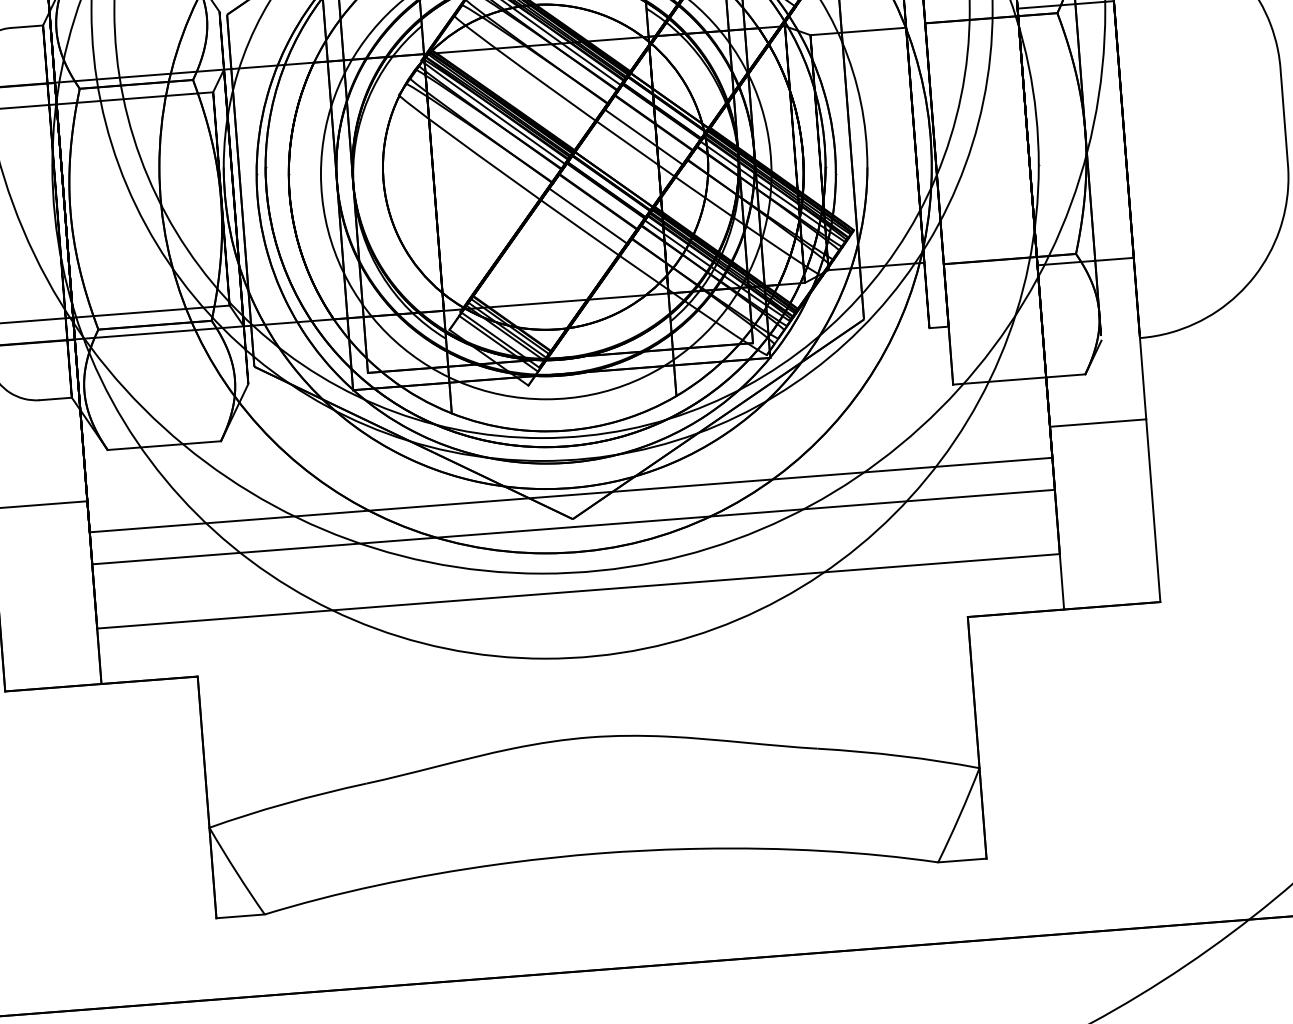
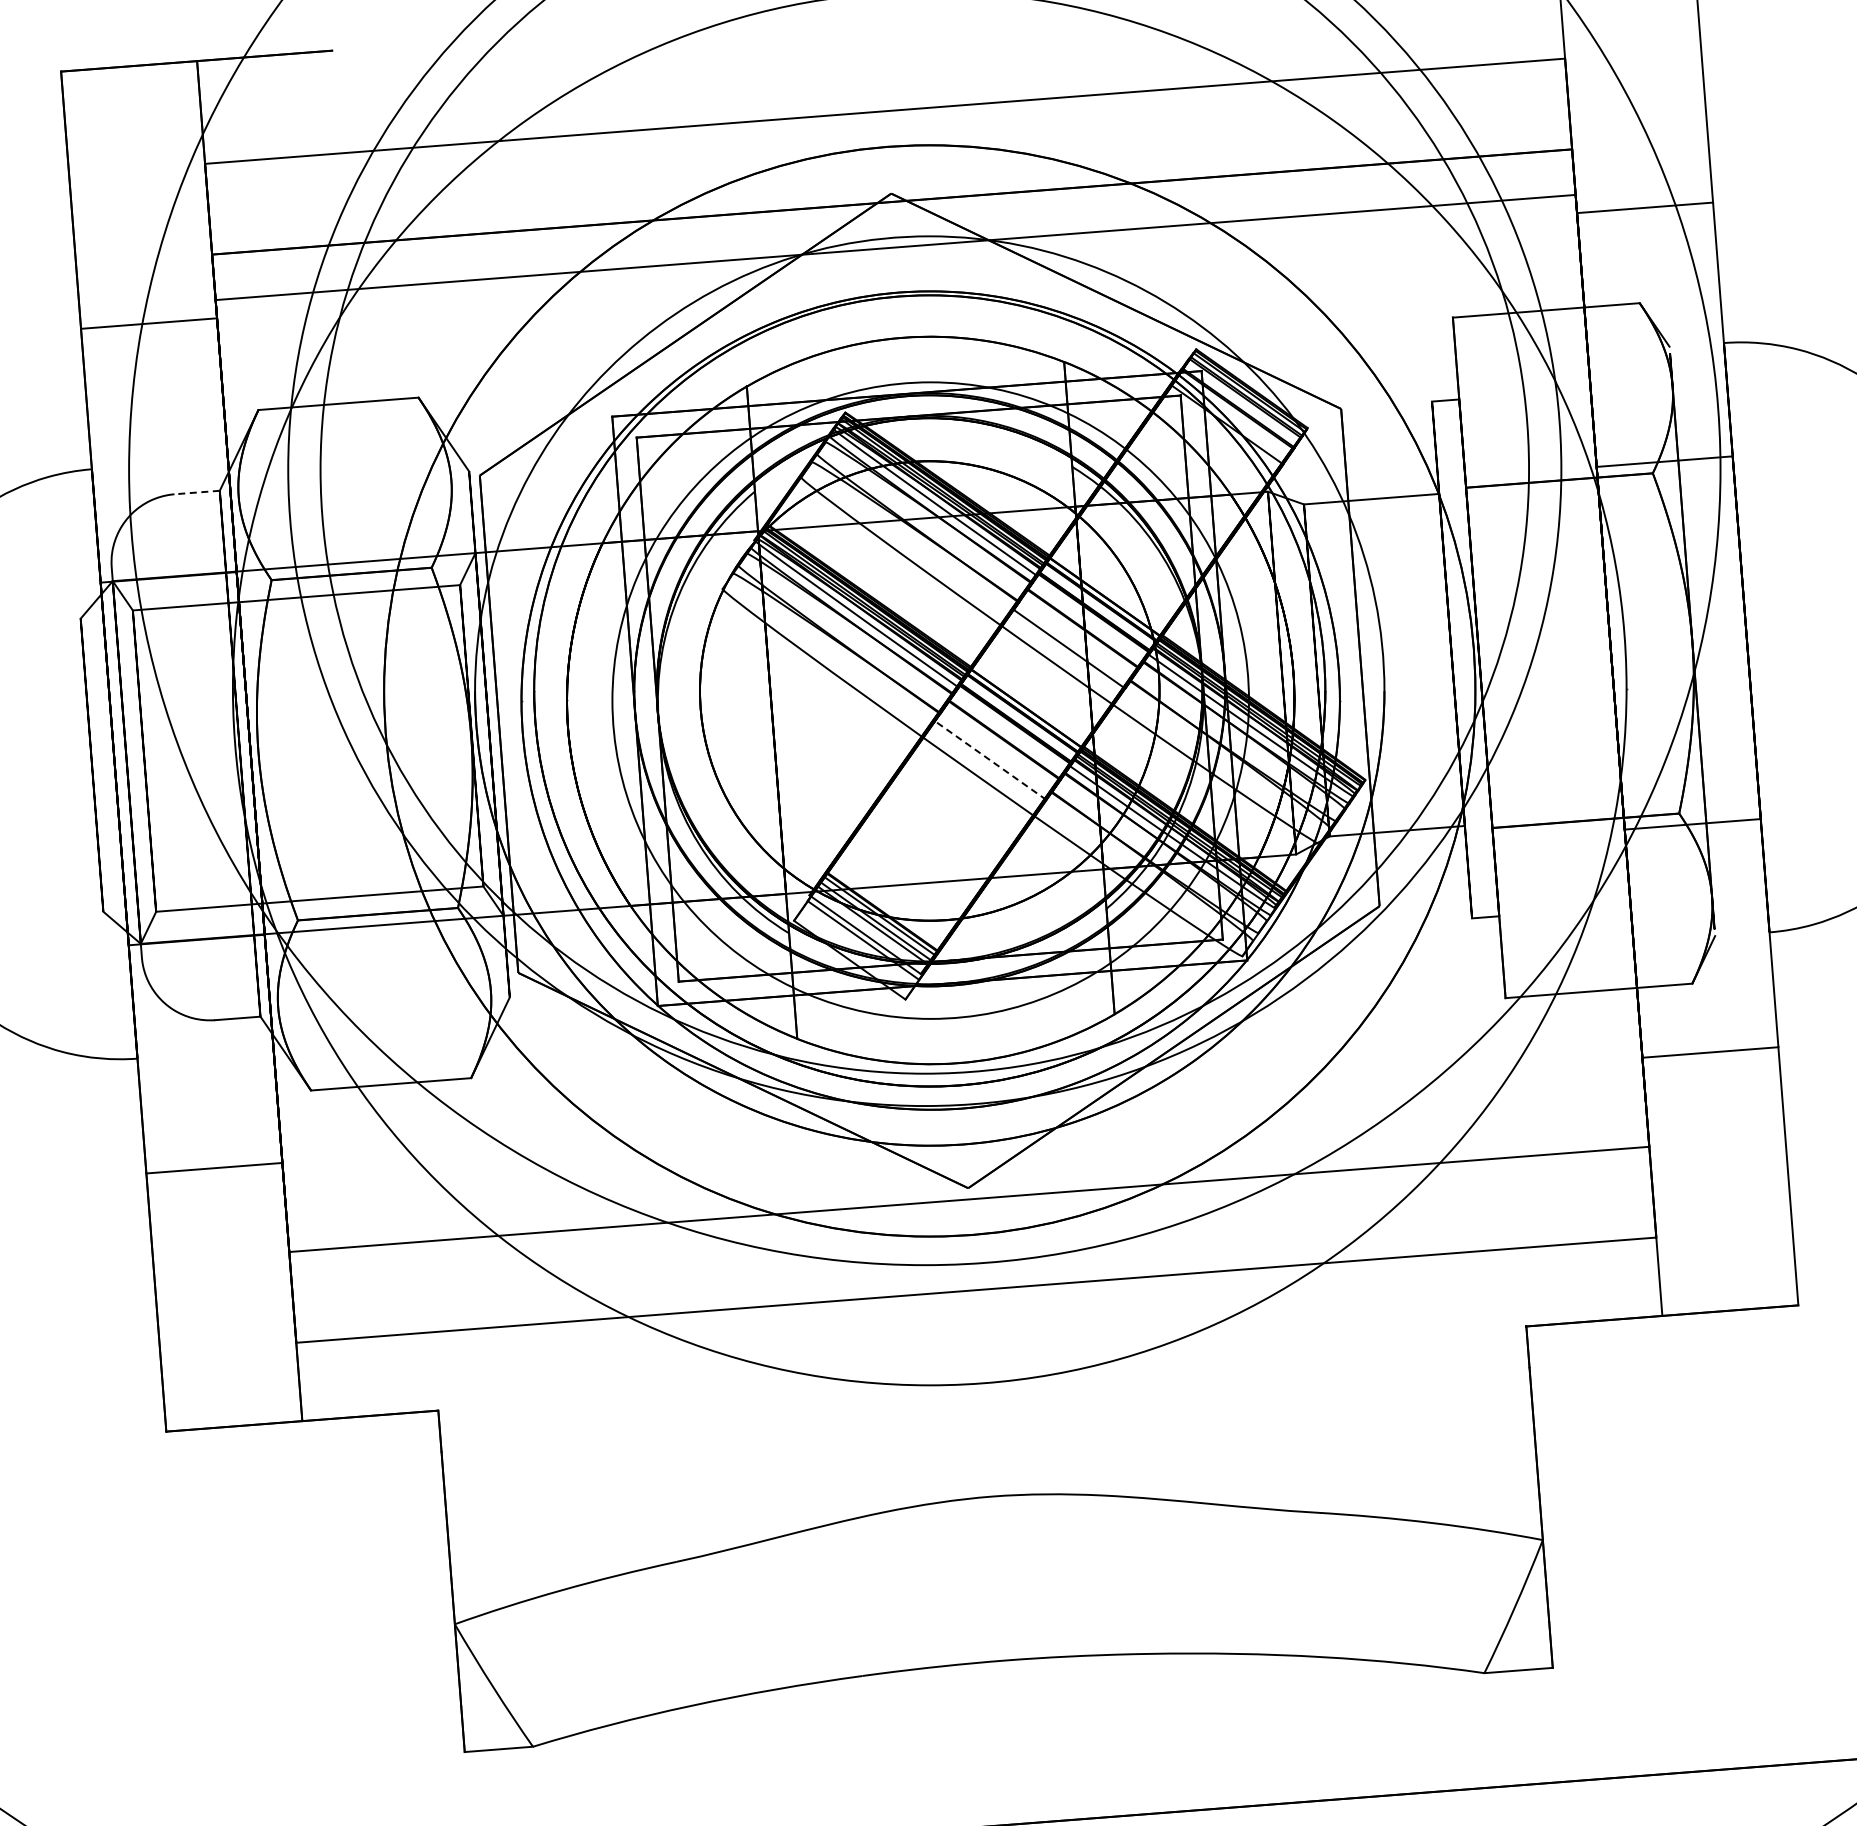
line: (27, 26) -> (197, 492), solid -> dashed
line: (588, 216) -> (990, 760), solid -> dashed
line: (570, 494) -> (965, 1153), removed

